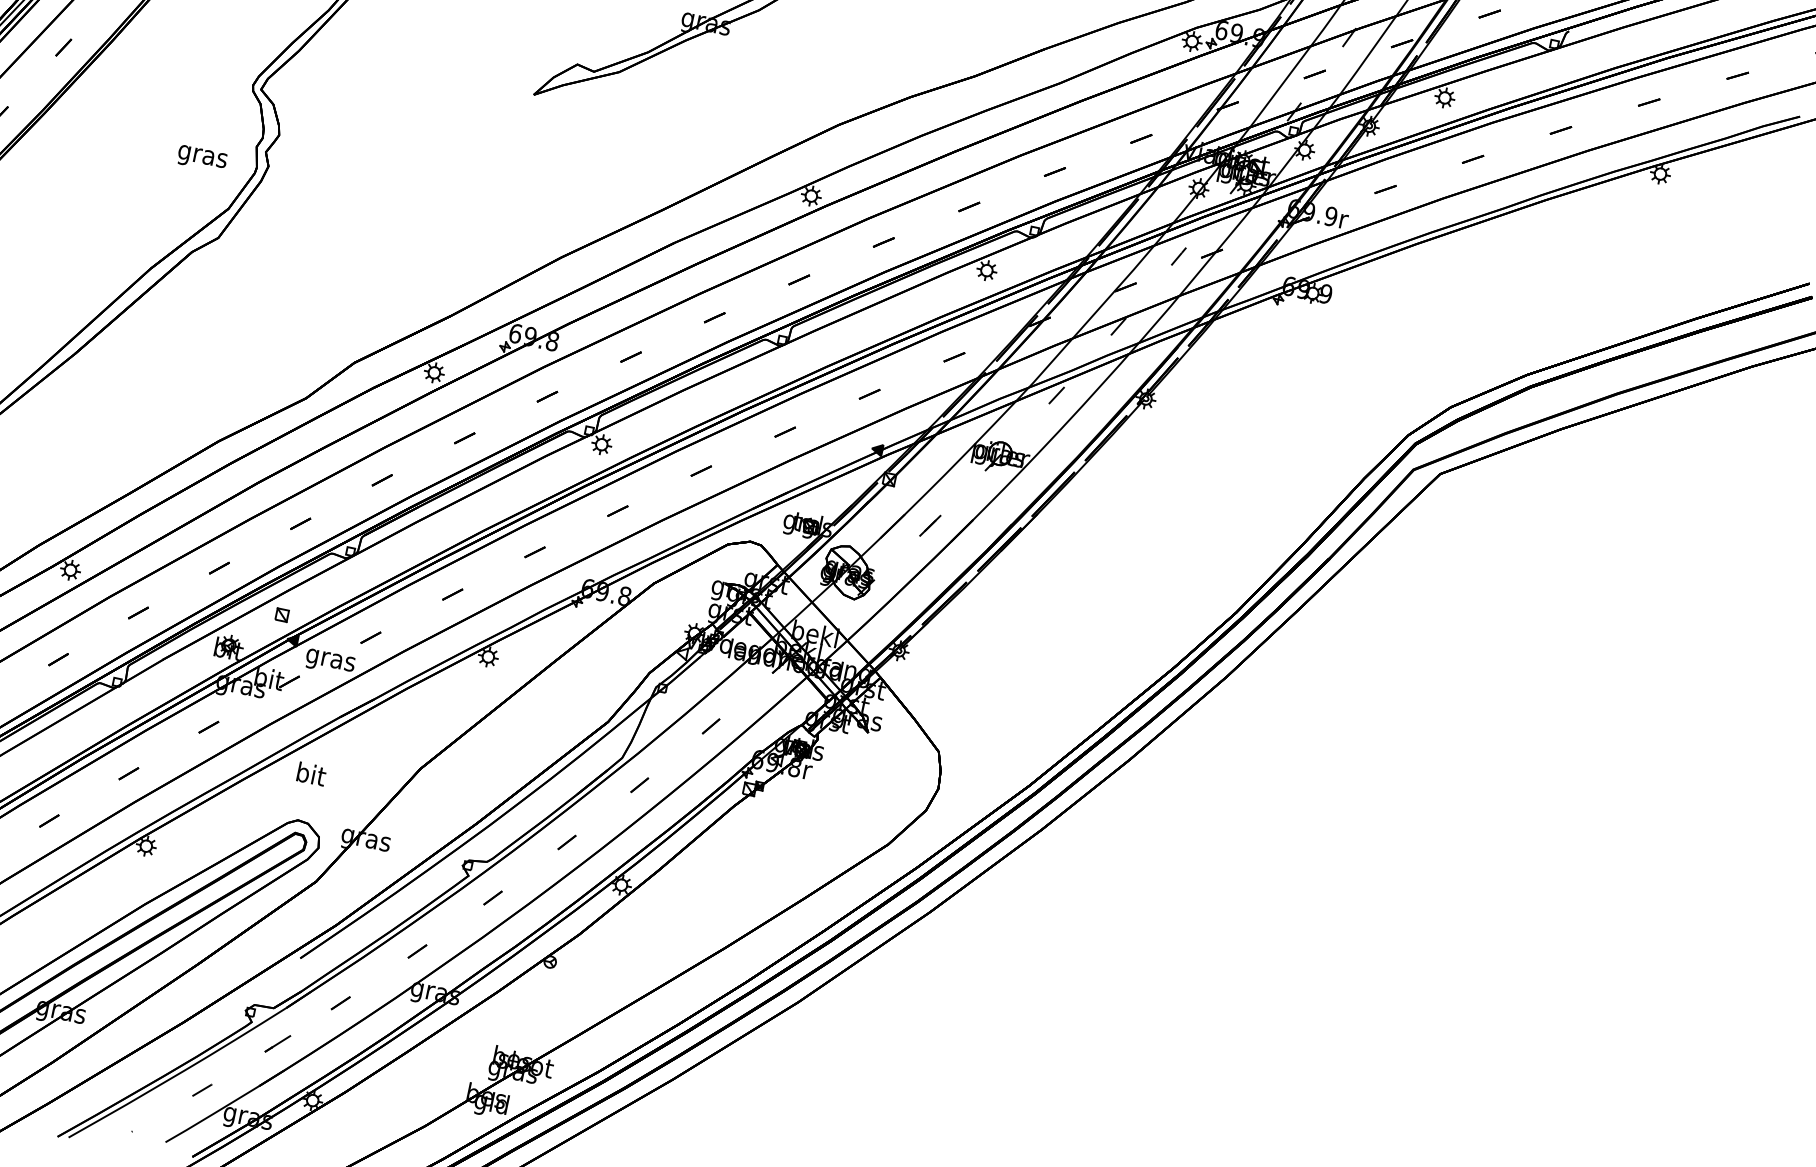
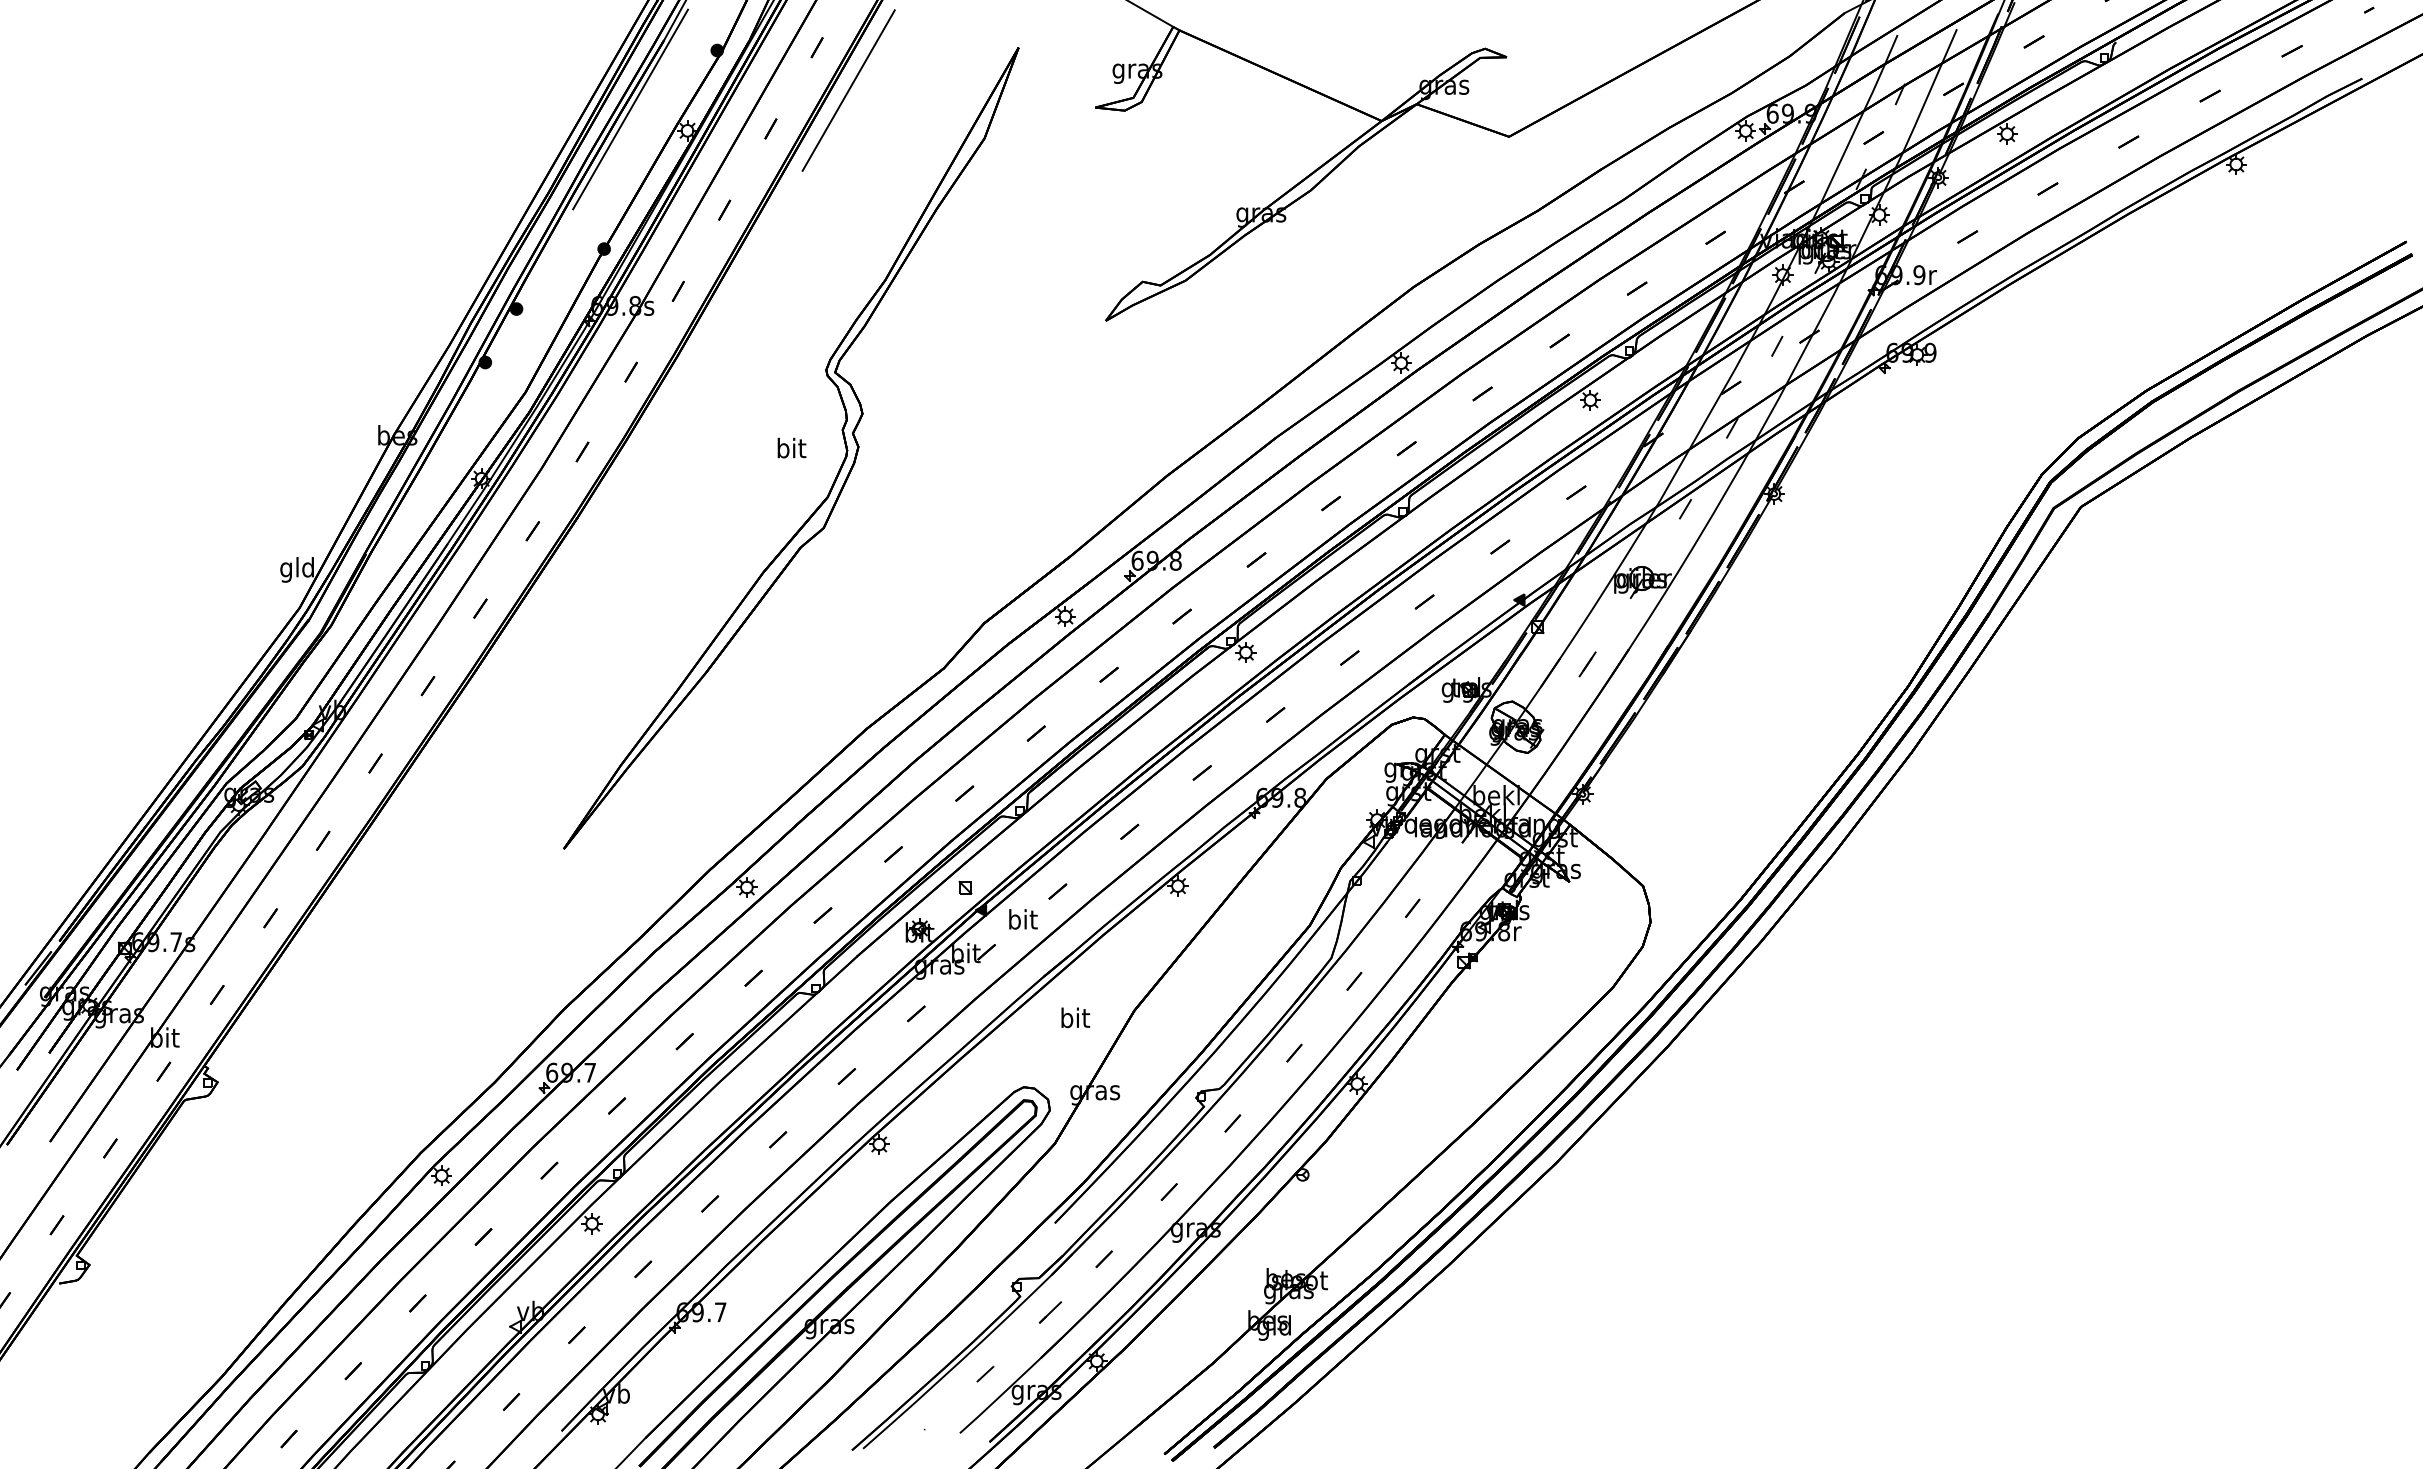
text: (202, 156) -> (791, 450), gras -> bit
text: (330, 659) -> (1022, 921), gras -> bit
text: (311, 773) -> (1075, 1017), moved

